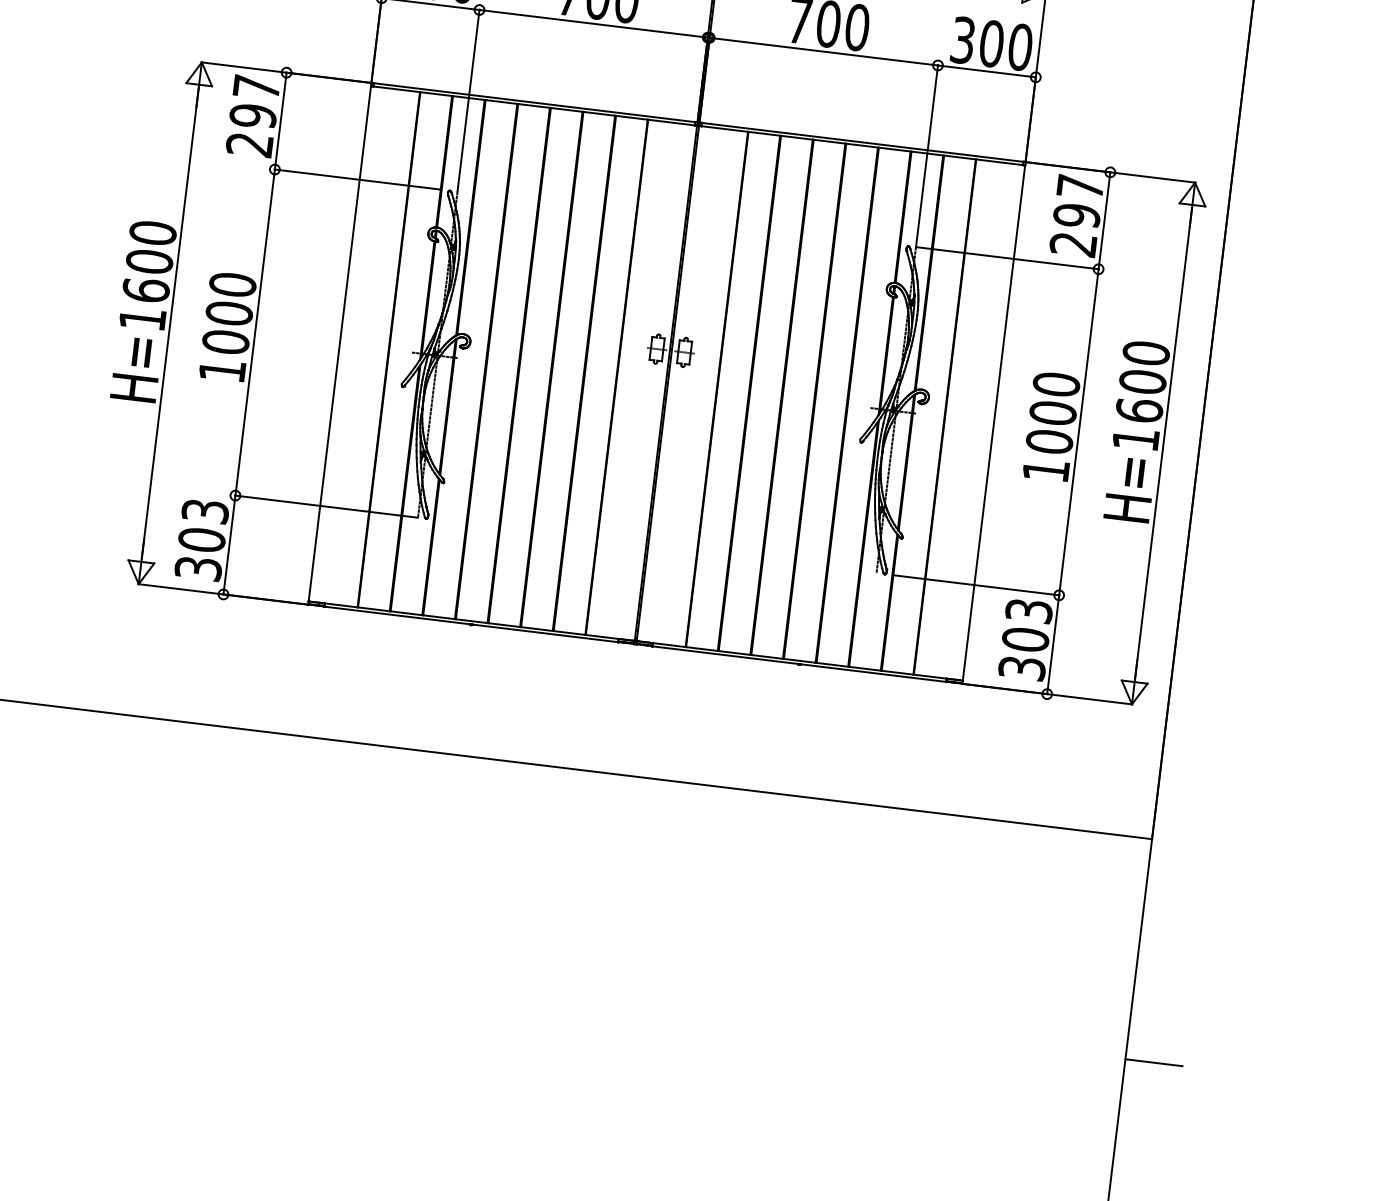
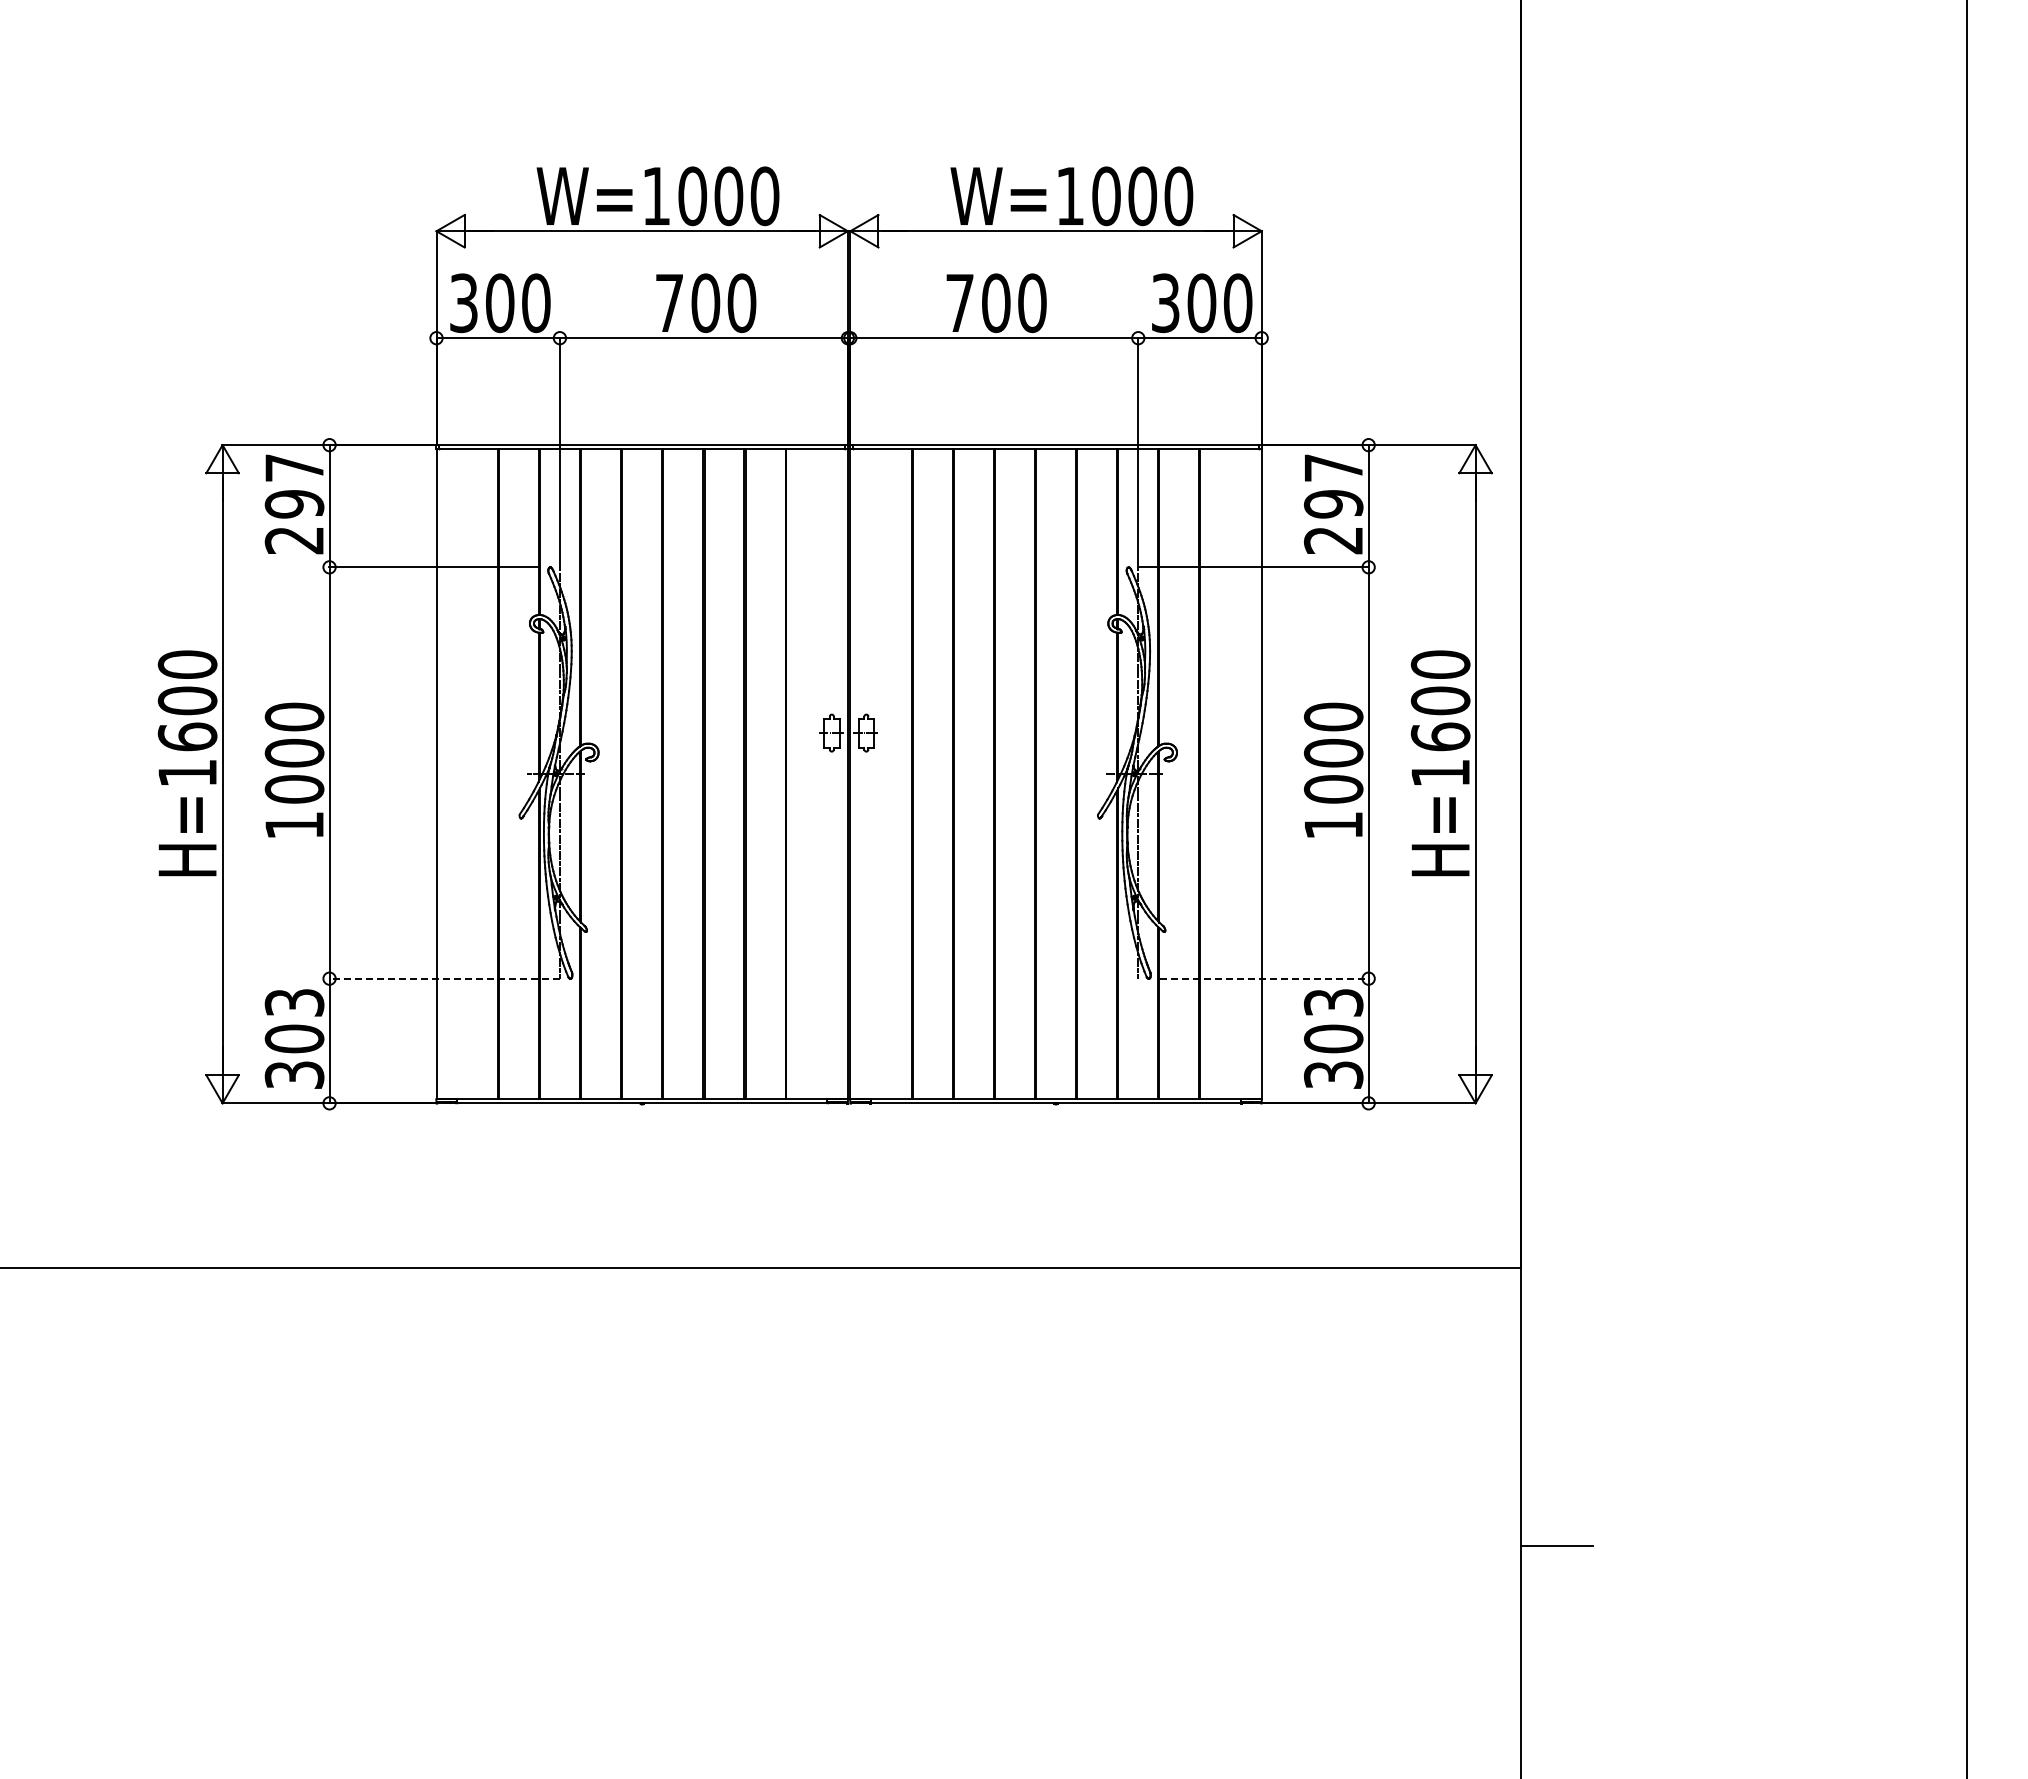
line: (325, 506) -> (443, 978), solid -> dashed
line: (976, 585) -> (1264, 978), solid -> dashed

